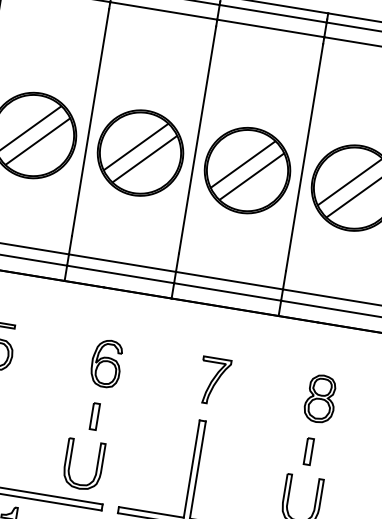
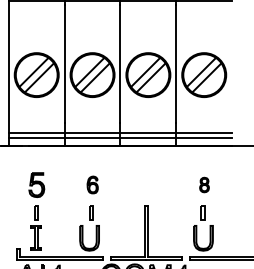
part: (106, 362) -> (92, 184), size x0.7
part: (213, 380) -> (148, 184), removed
part: (320, 397) -> (204, 184), size x0.6

